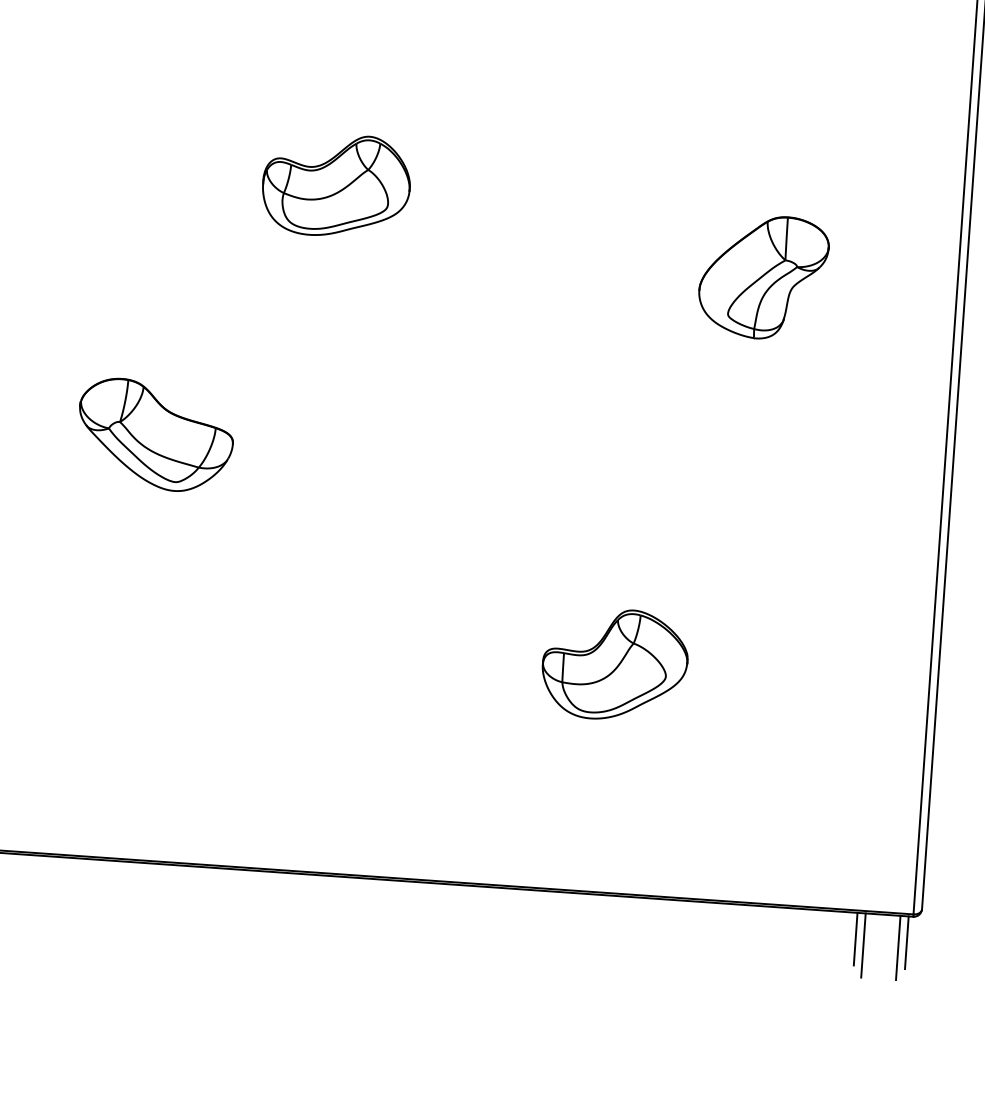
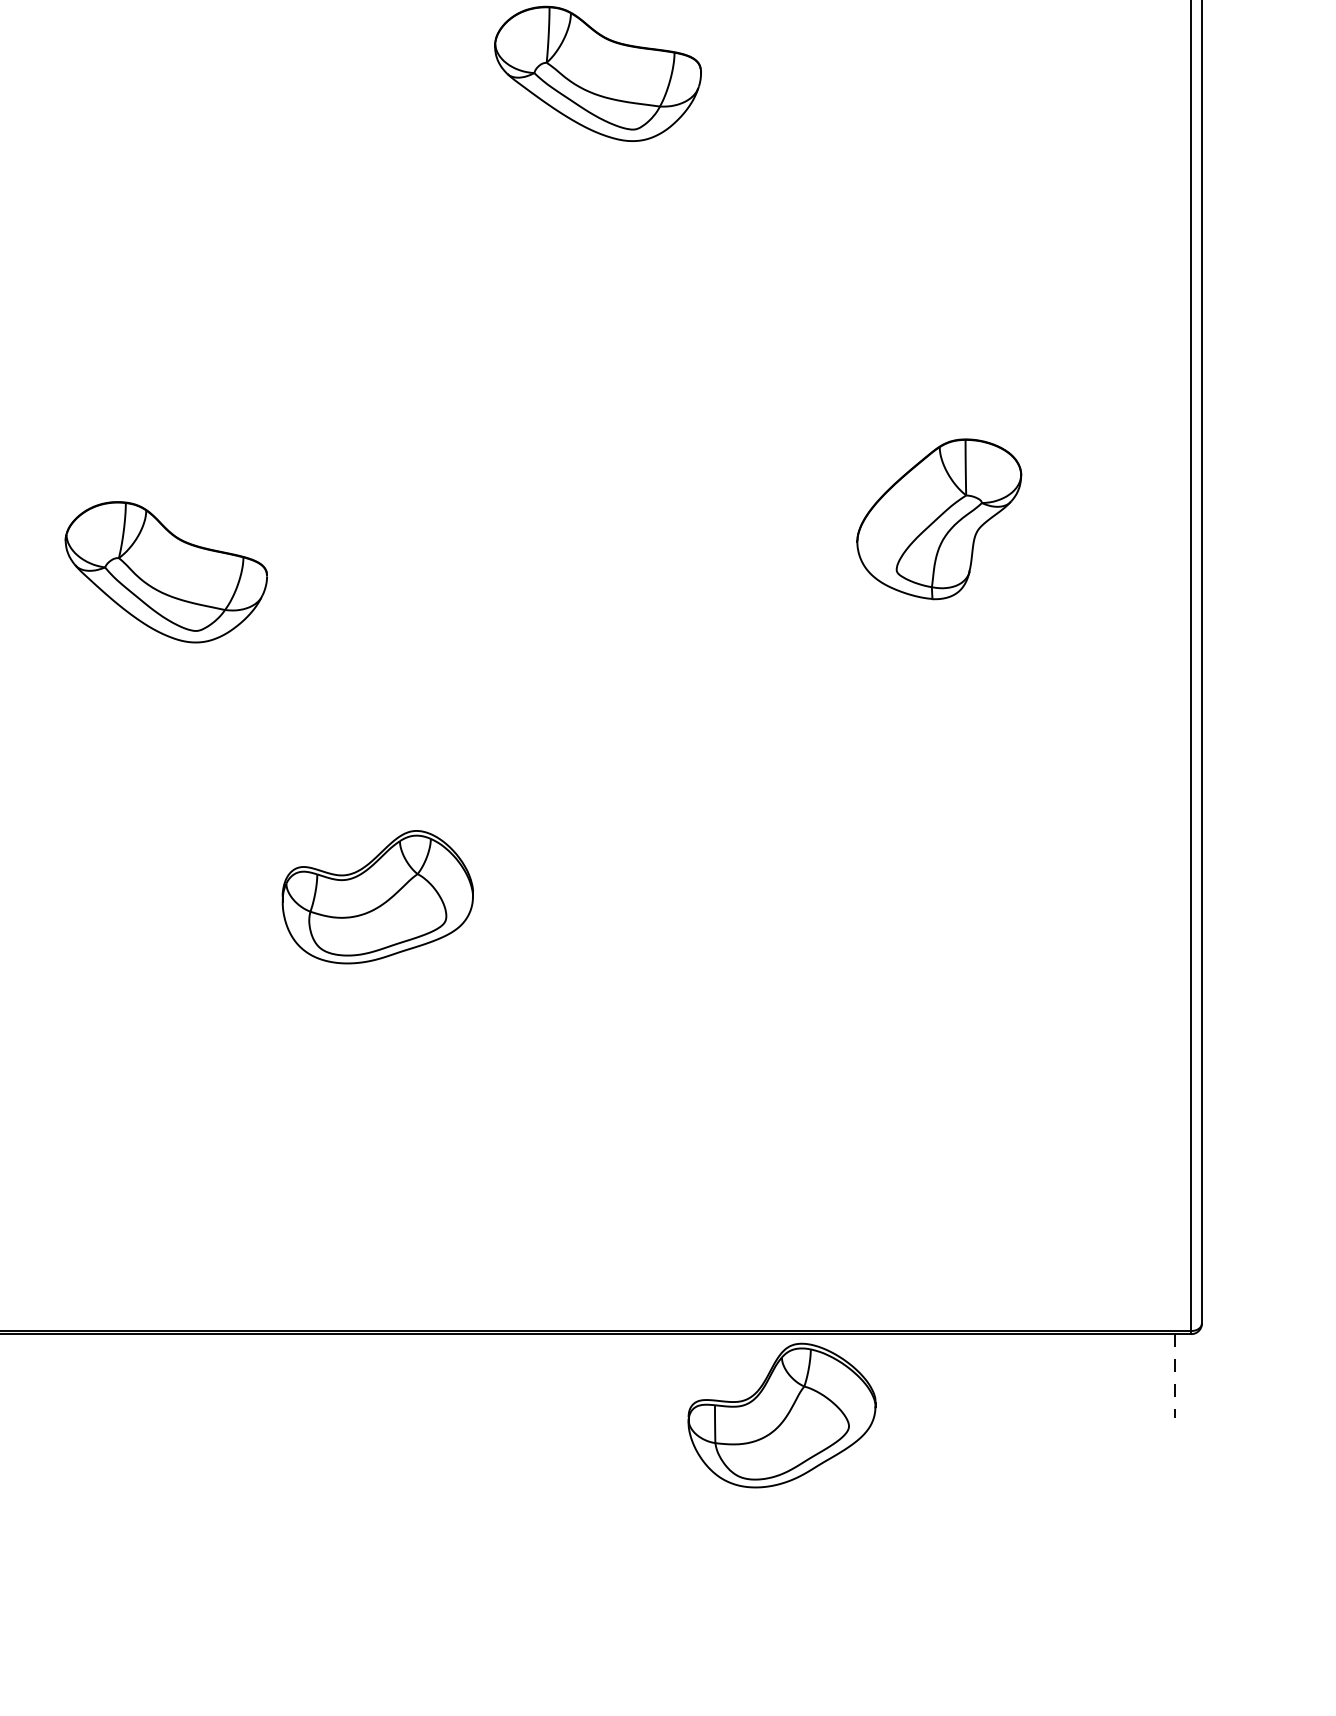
part: (336, 185) -> (377, 897), moved
part: (155, 435) -> (165, 572), moved
part: (614, 664) -> (781, 1415), moved
line: (855, 939) -> (1118, 1368), removed
line: (907, 942) -> (1185, 1368), removed
line: (863, 945) -> (1129, 1375), removed
line: (898, 947) -> (1174, 1375), solid -> dashed

